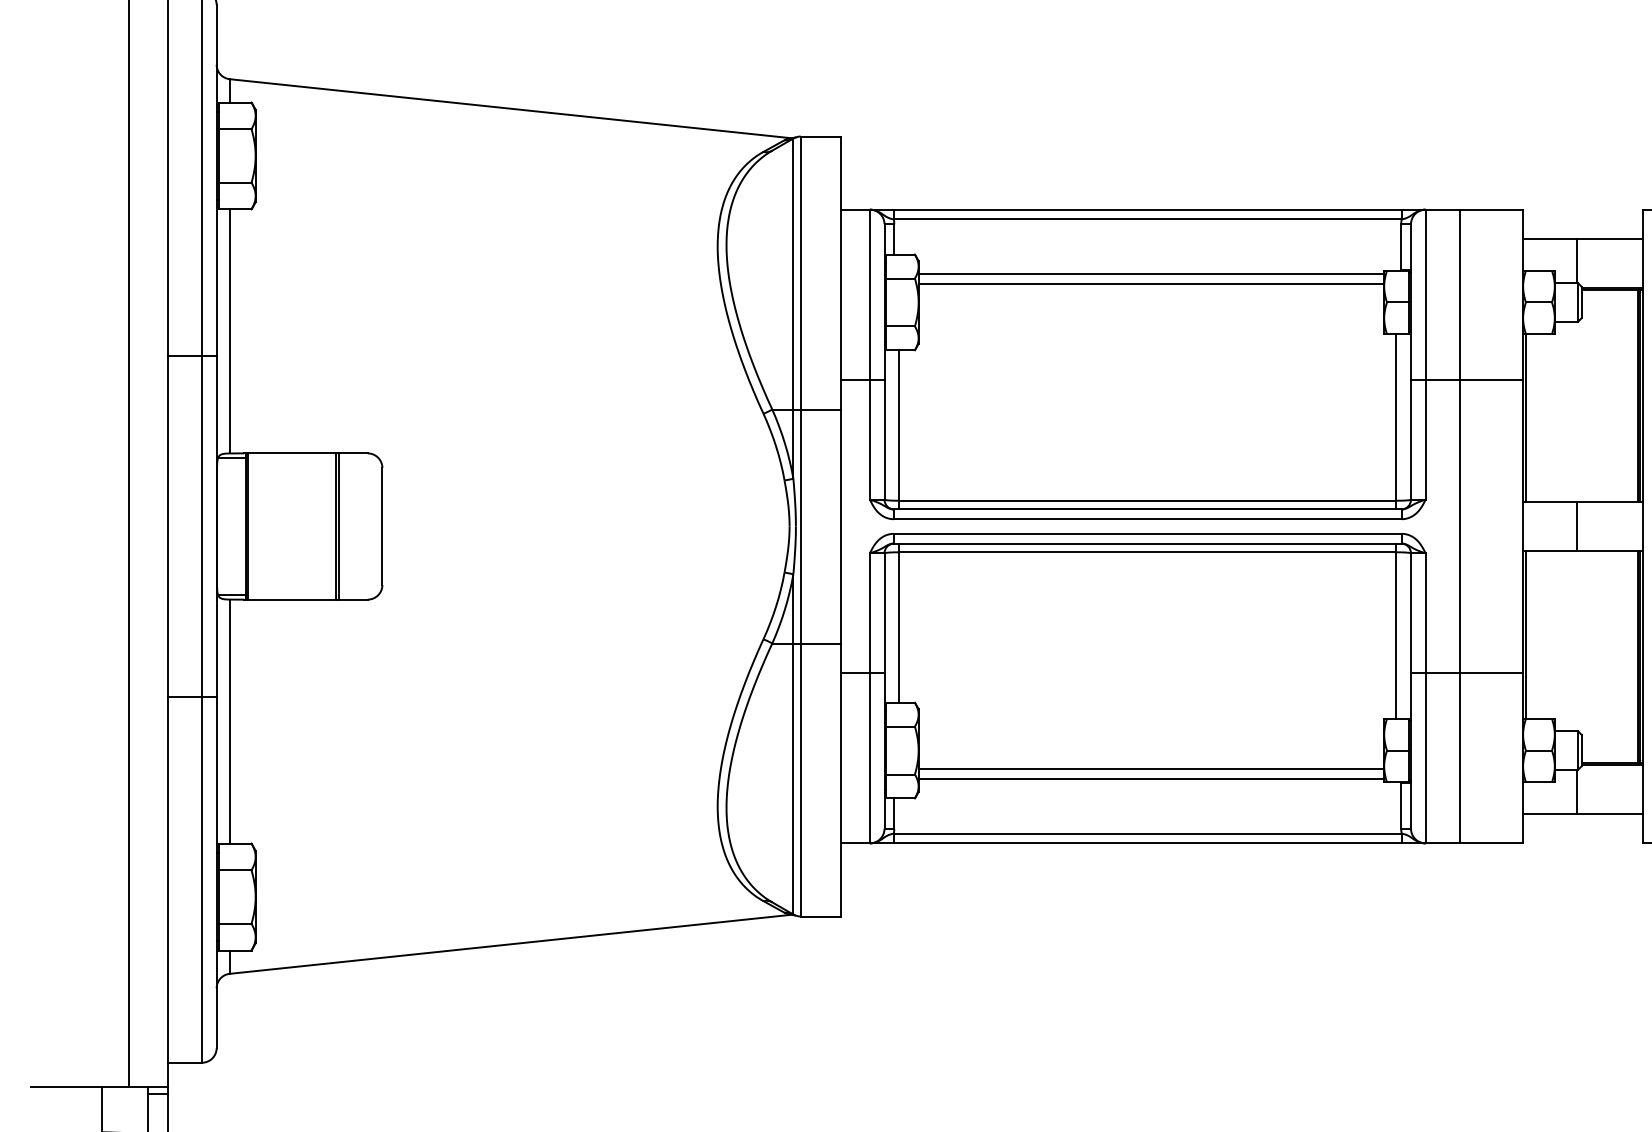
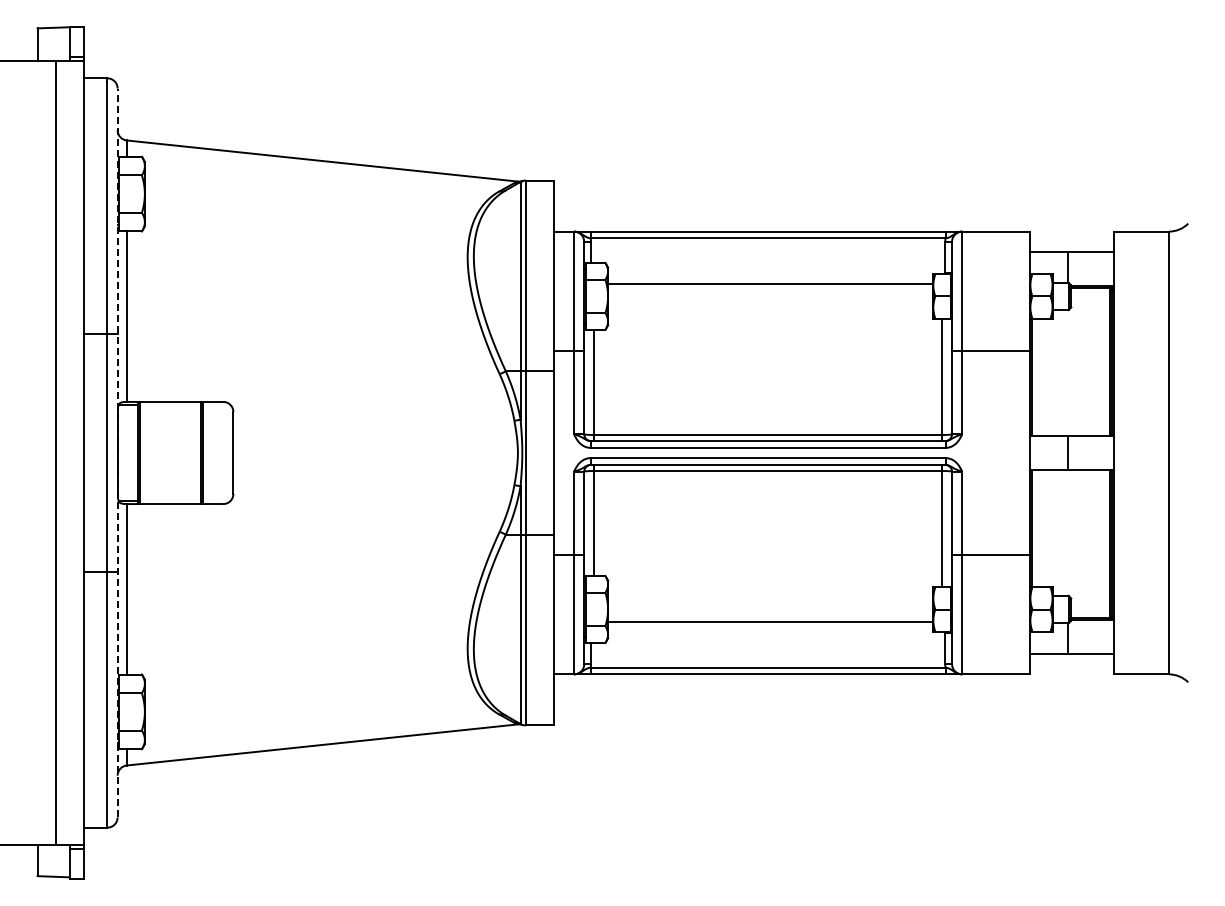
line: (1151, 273) -> (770, 276), removed
line: (216, 525) -> (117, 452), solid -> dashed
line: (1460, 525) -> (986, 452), removed
line: (1151, 779) -> (770, 629), removed

